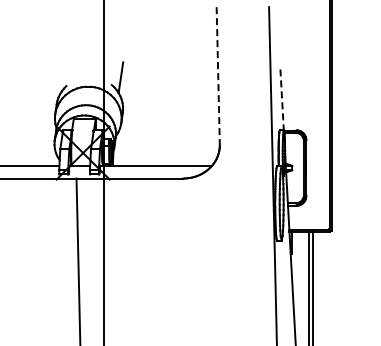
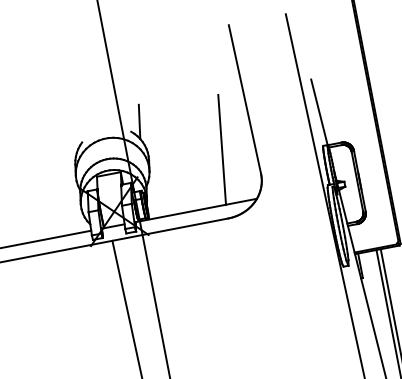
line: (218, 75) -> (245, 99), dashed -> solid
line: (282, 99) -> (319, 111), dashed -> solid
line: (189, 116) -> (222, 149), added

